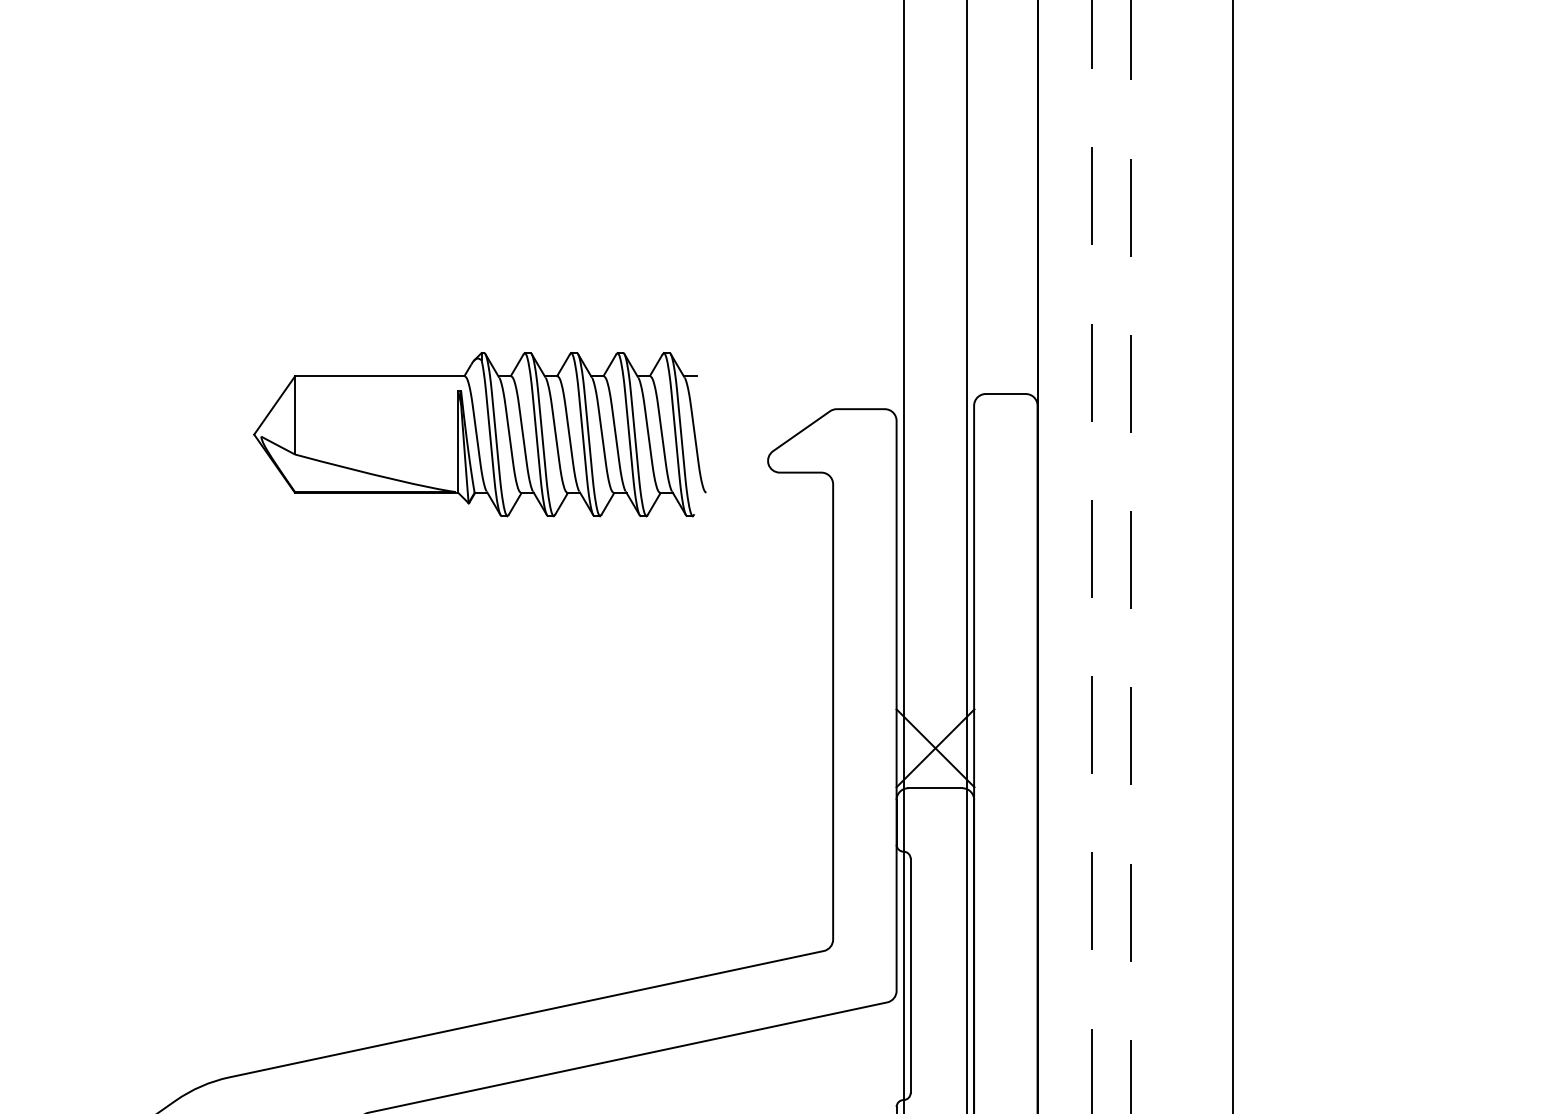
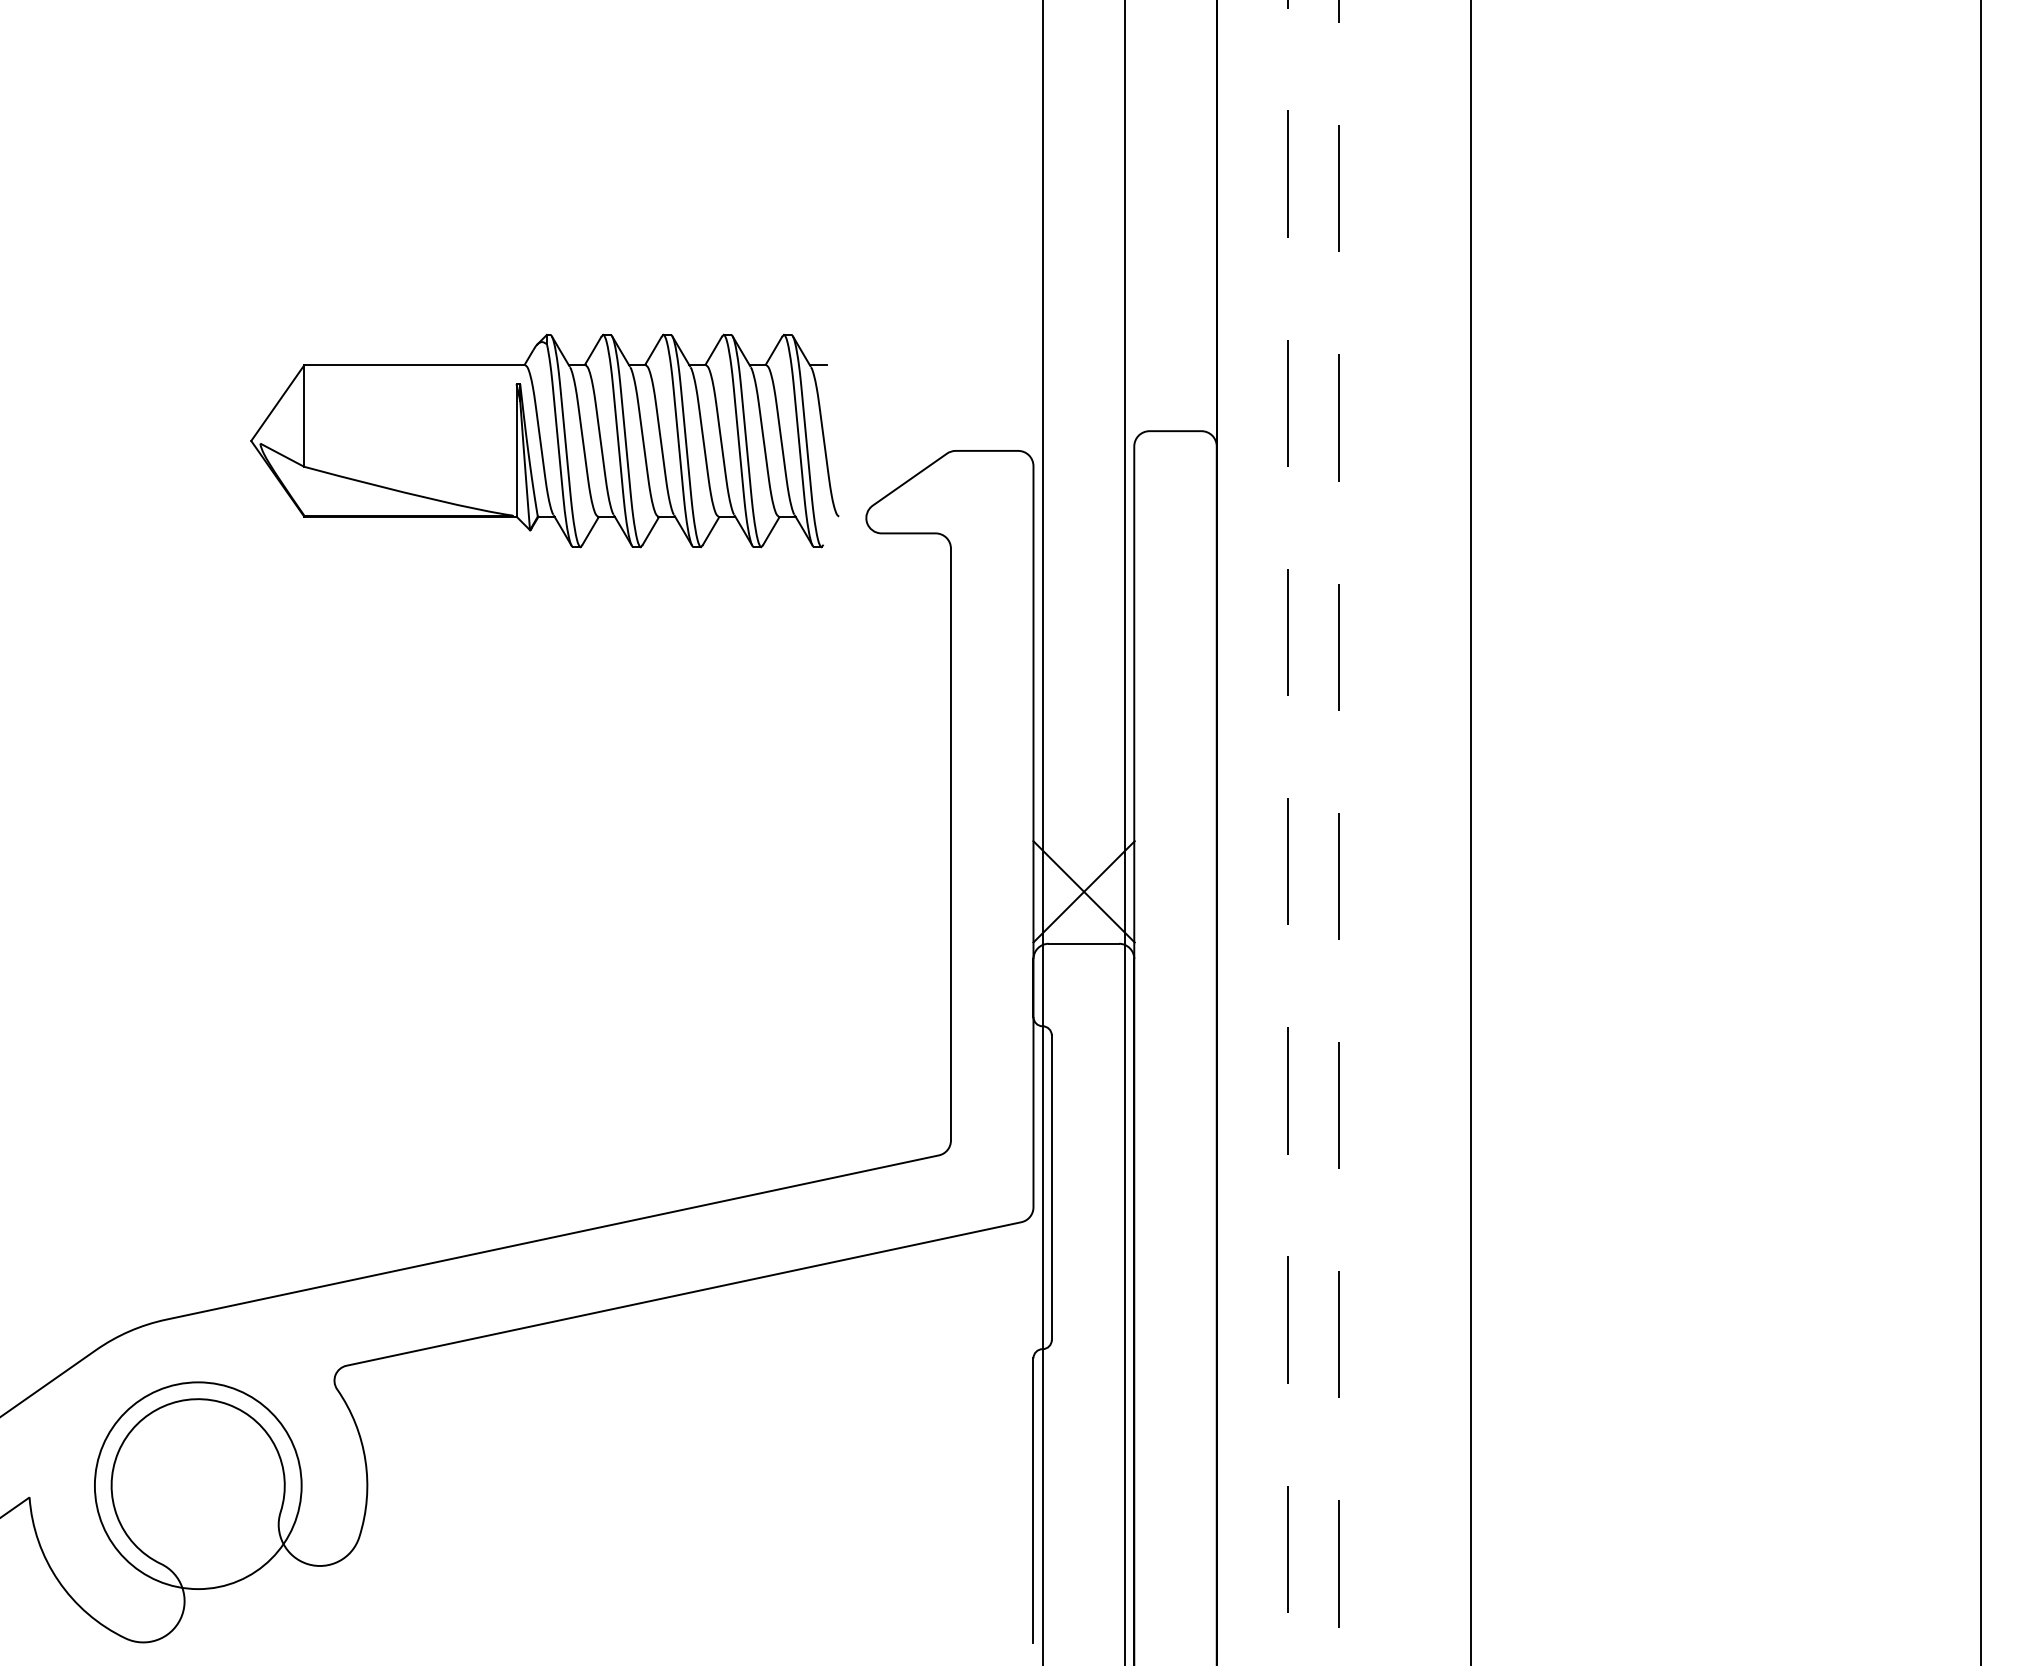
part: (479, 434) -> (544, 440), moved

